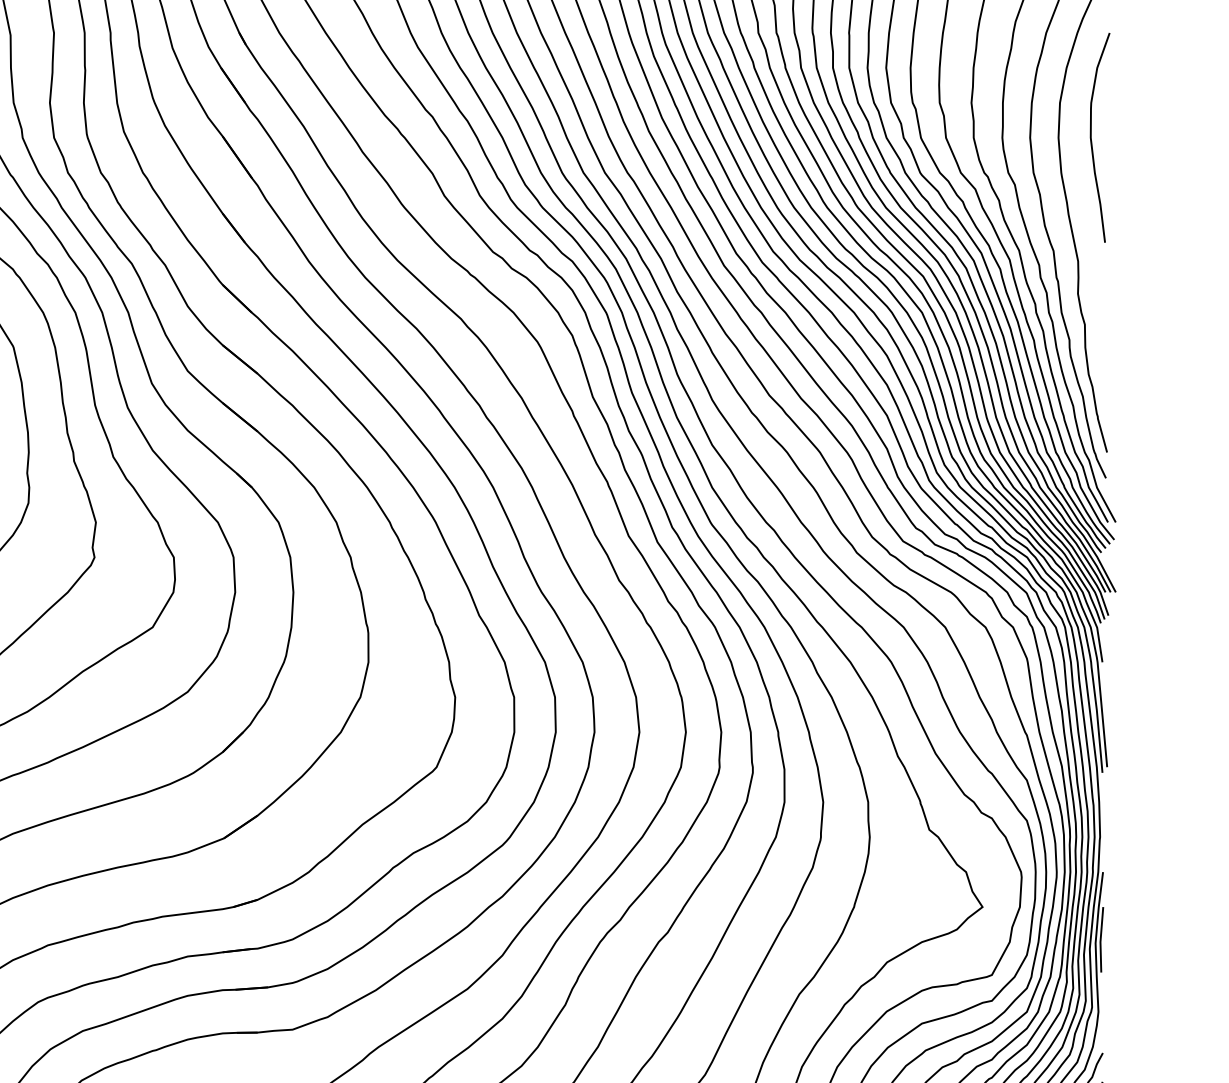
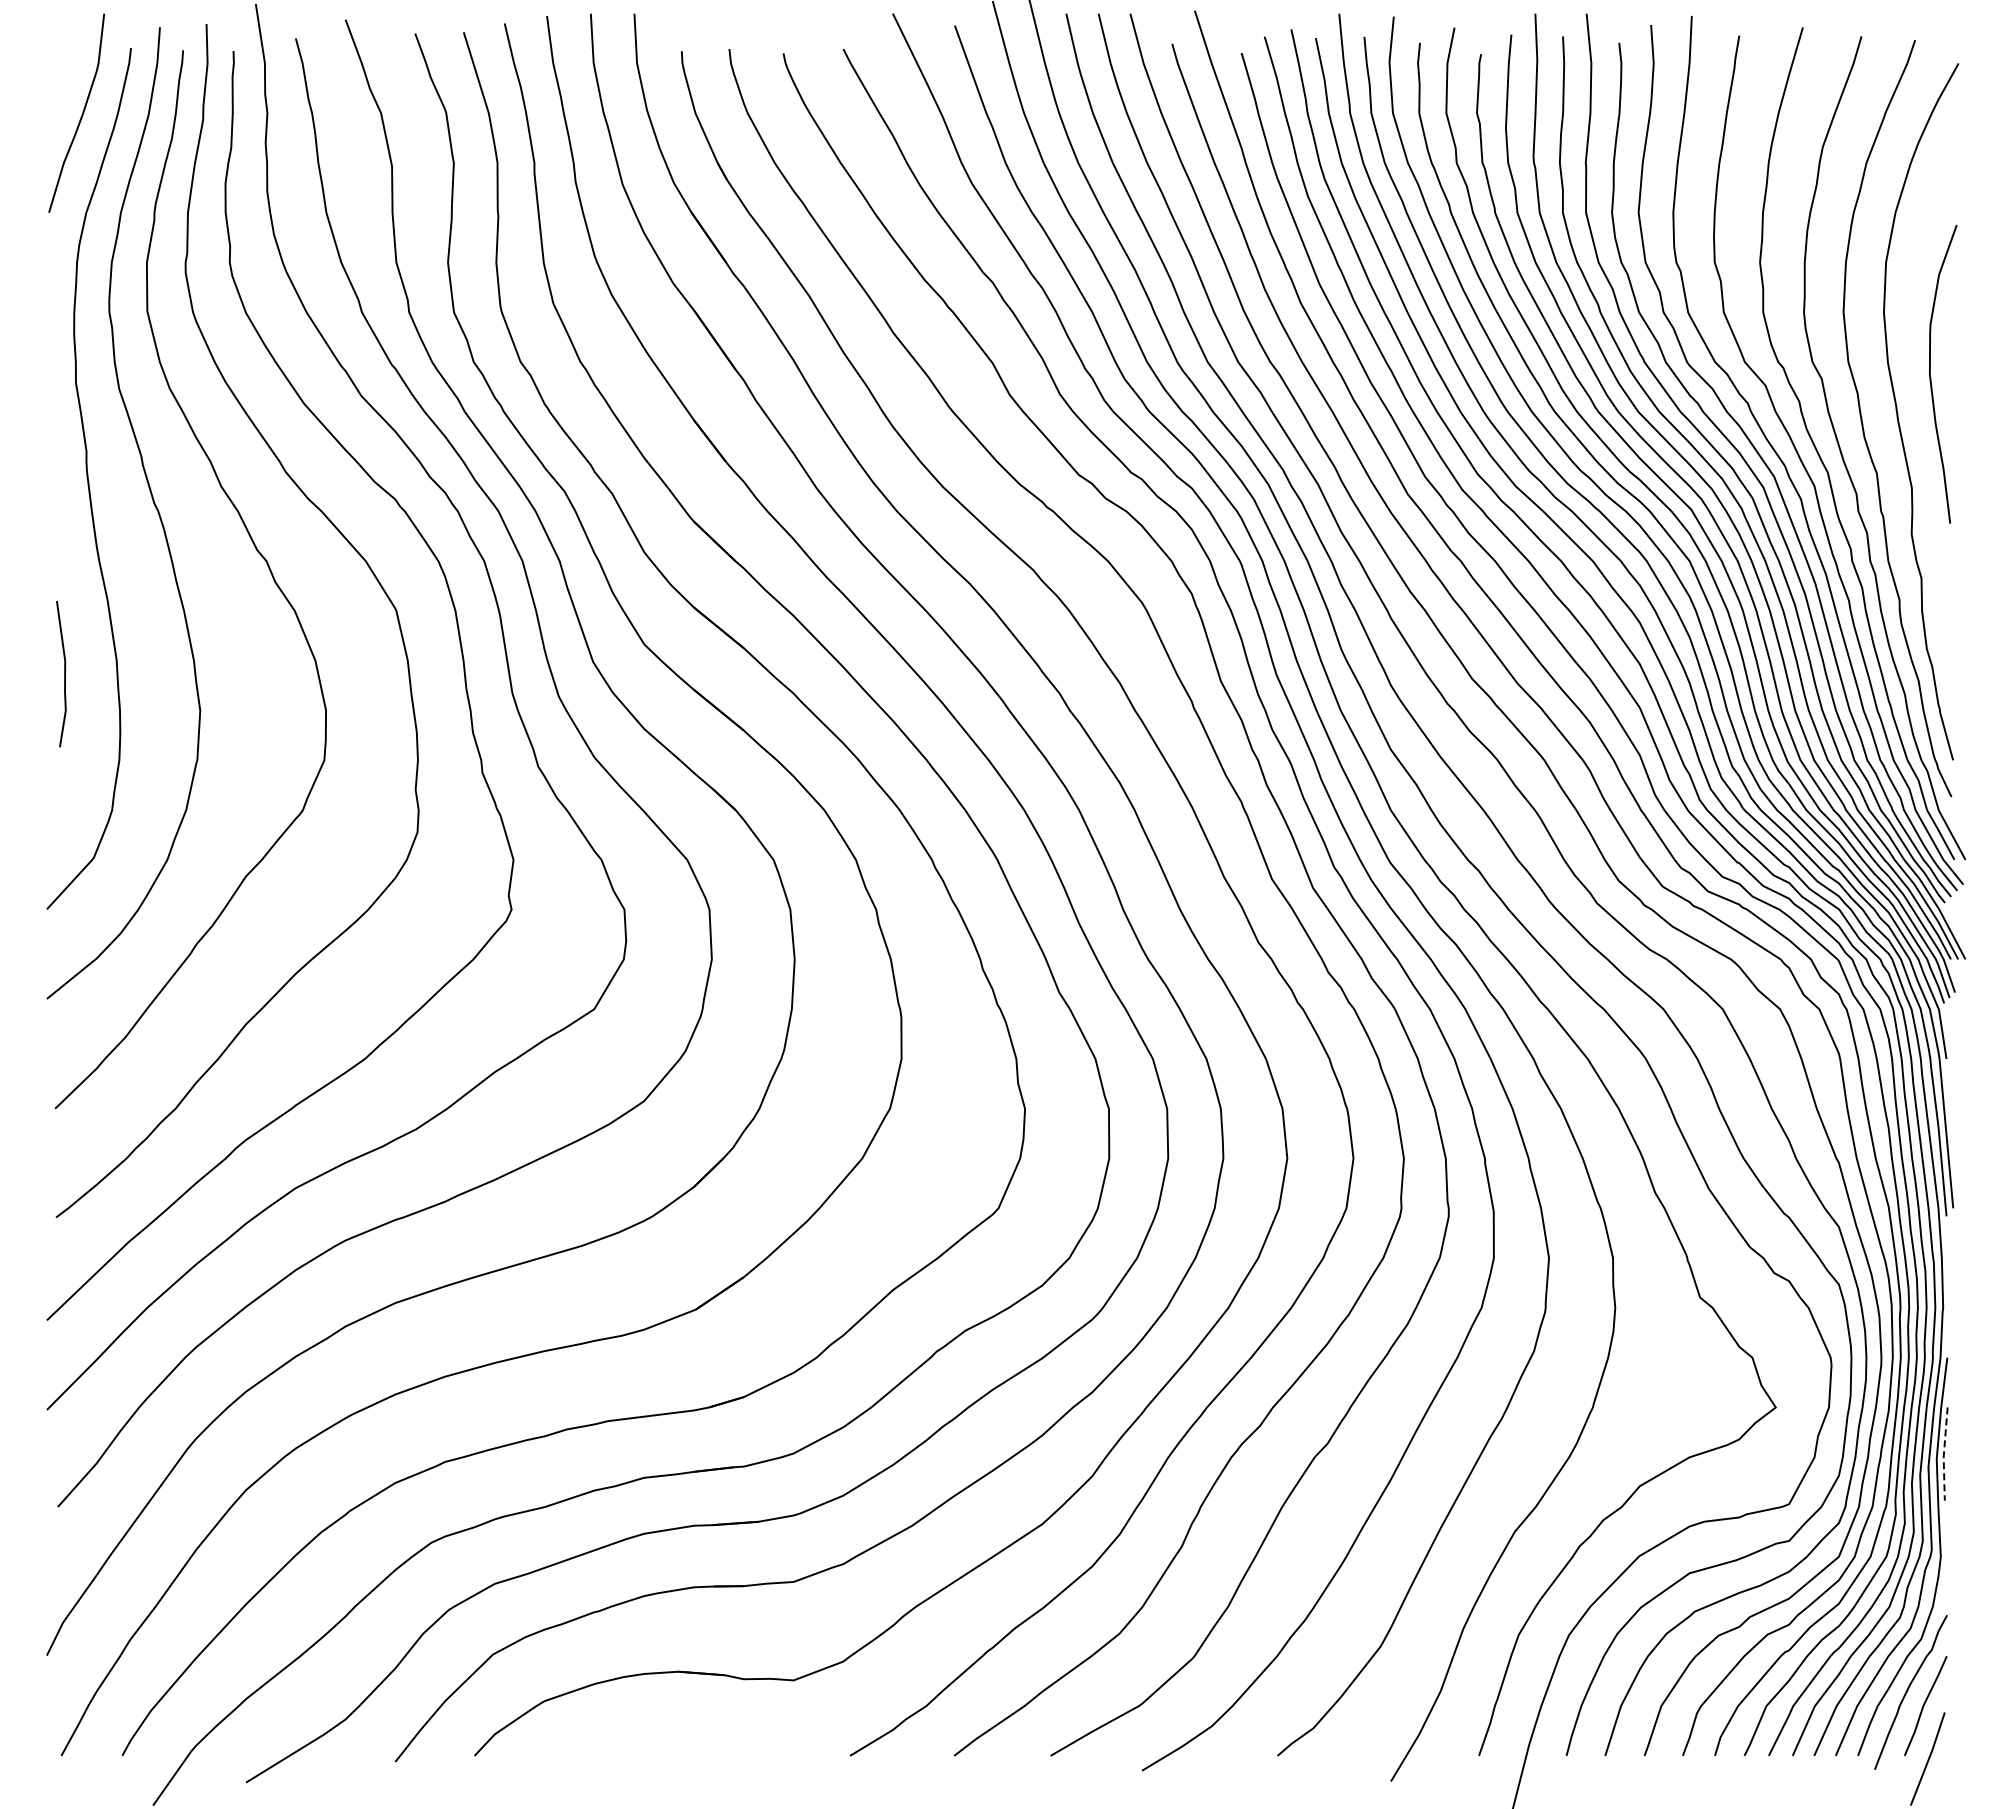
curve: (1091, 140) -> (1931, 377), moved
line: (1100, 940) -> (1943, 1455), solid -> dashed

